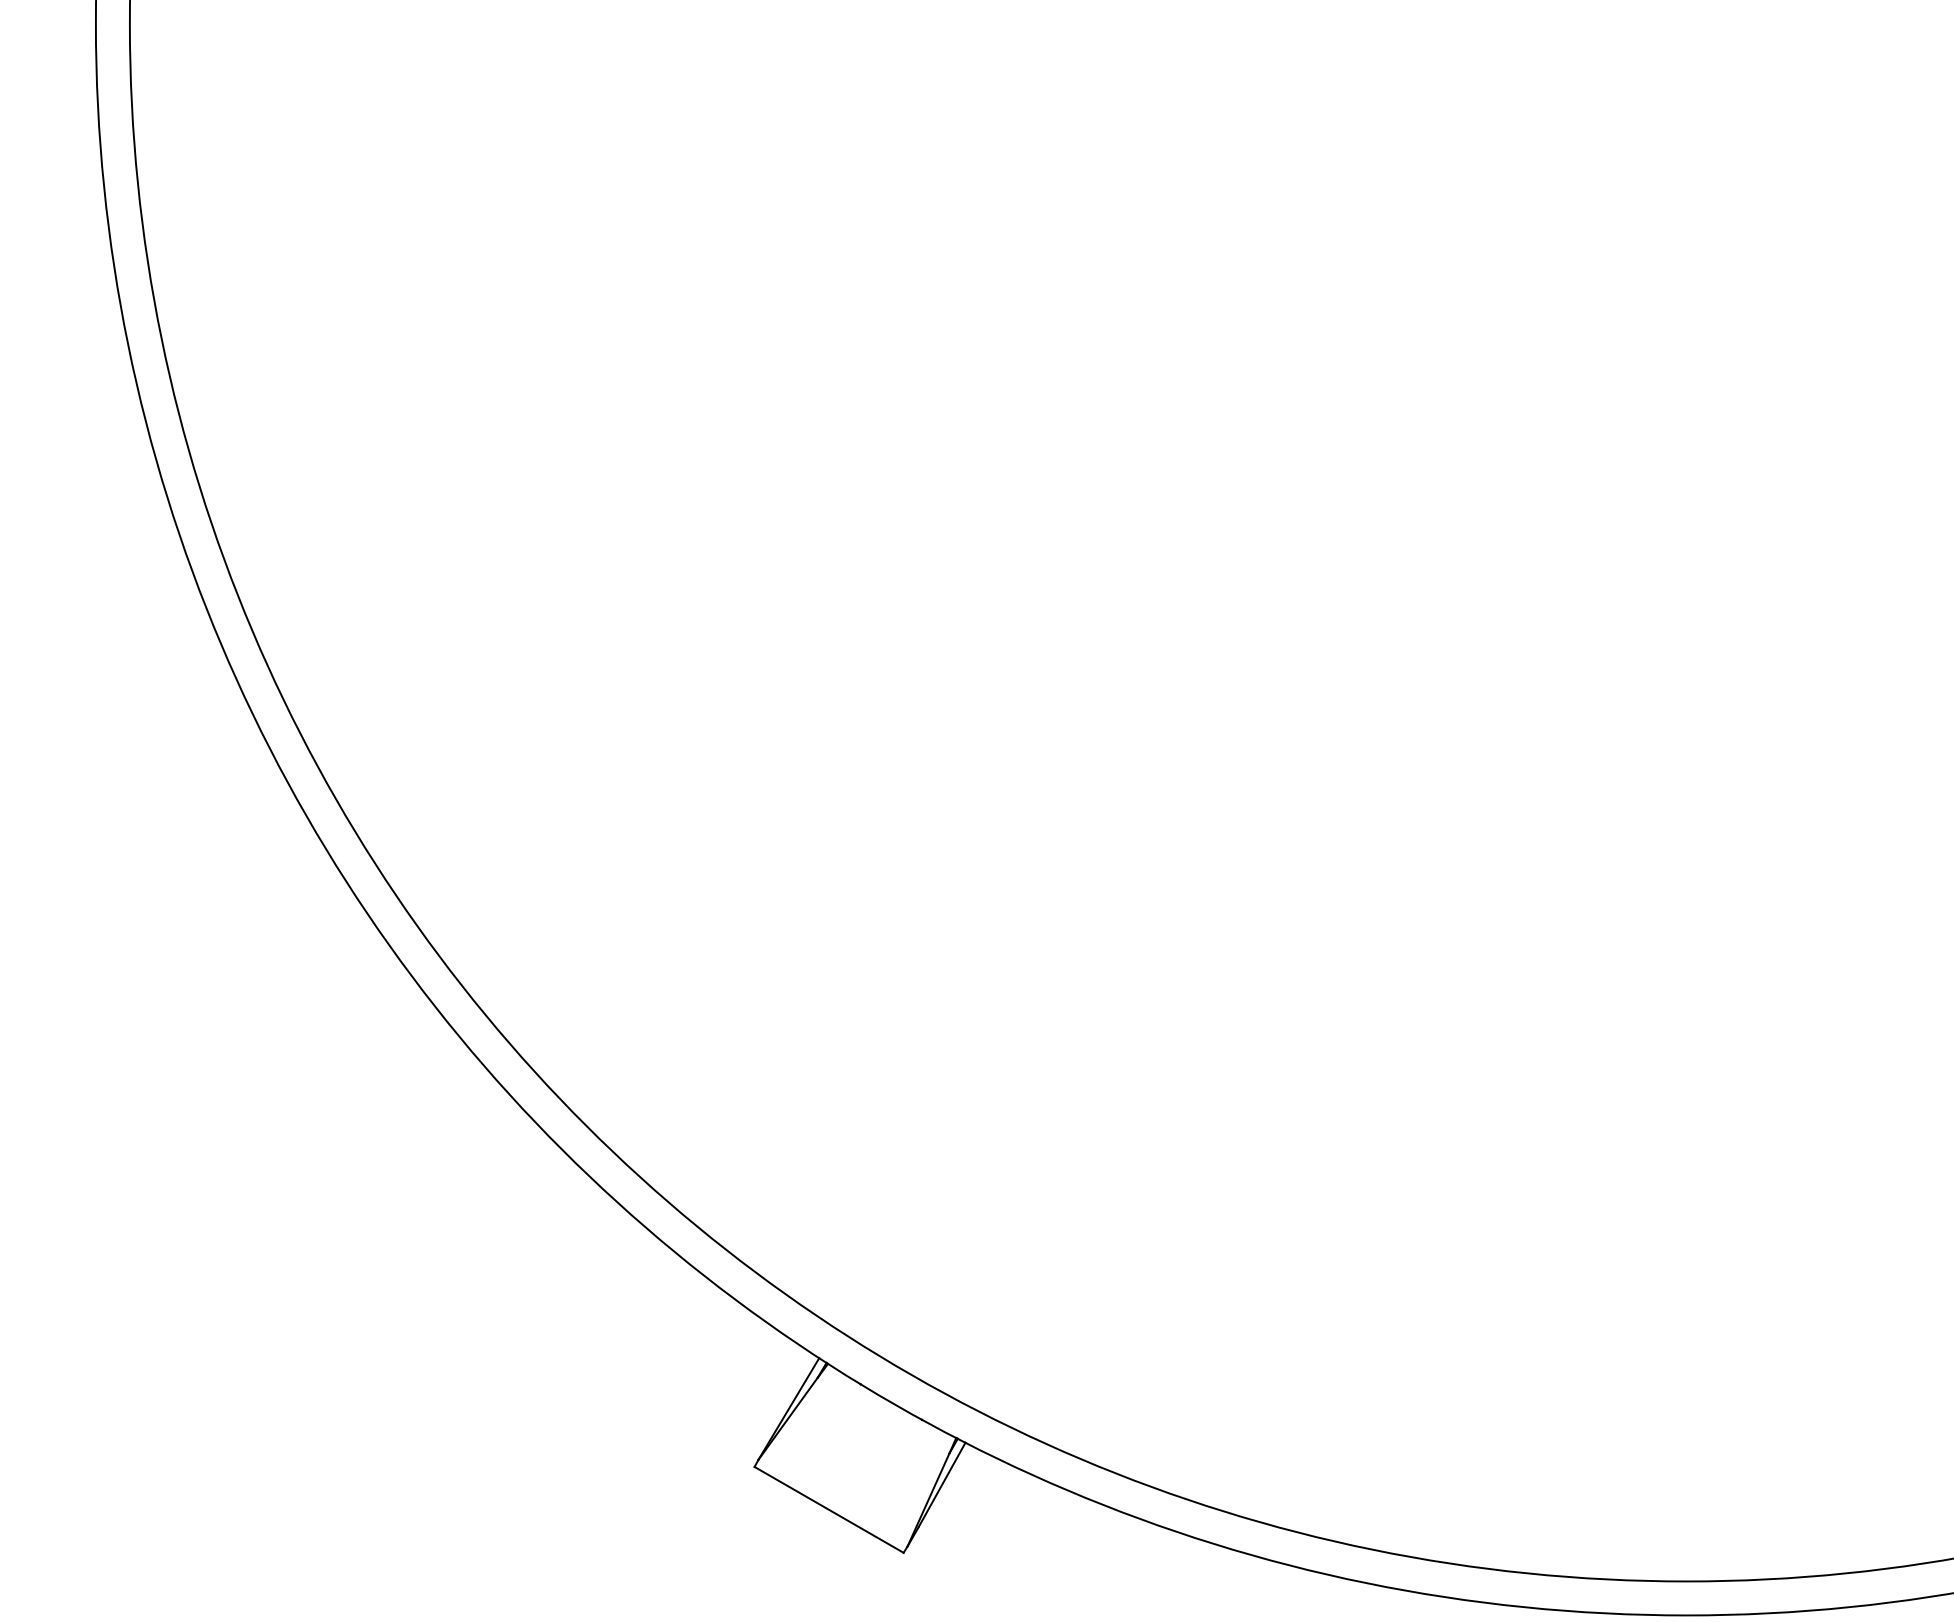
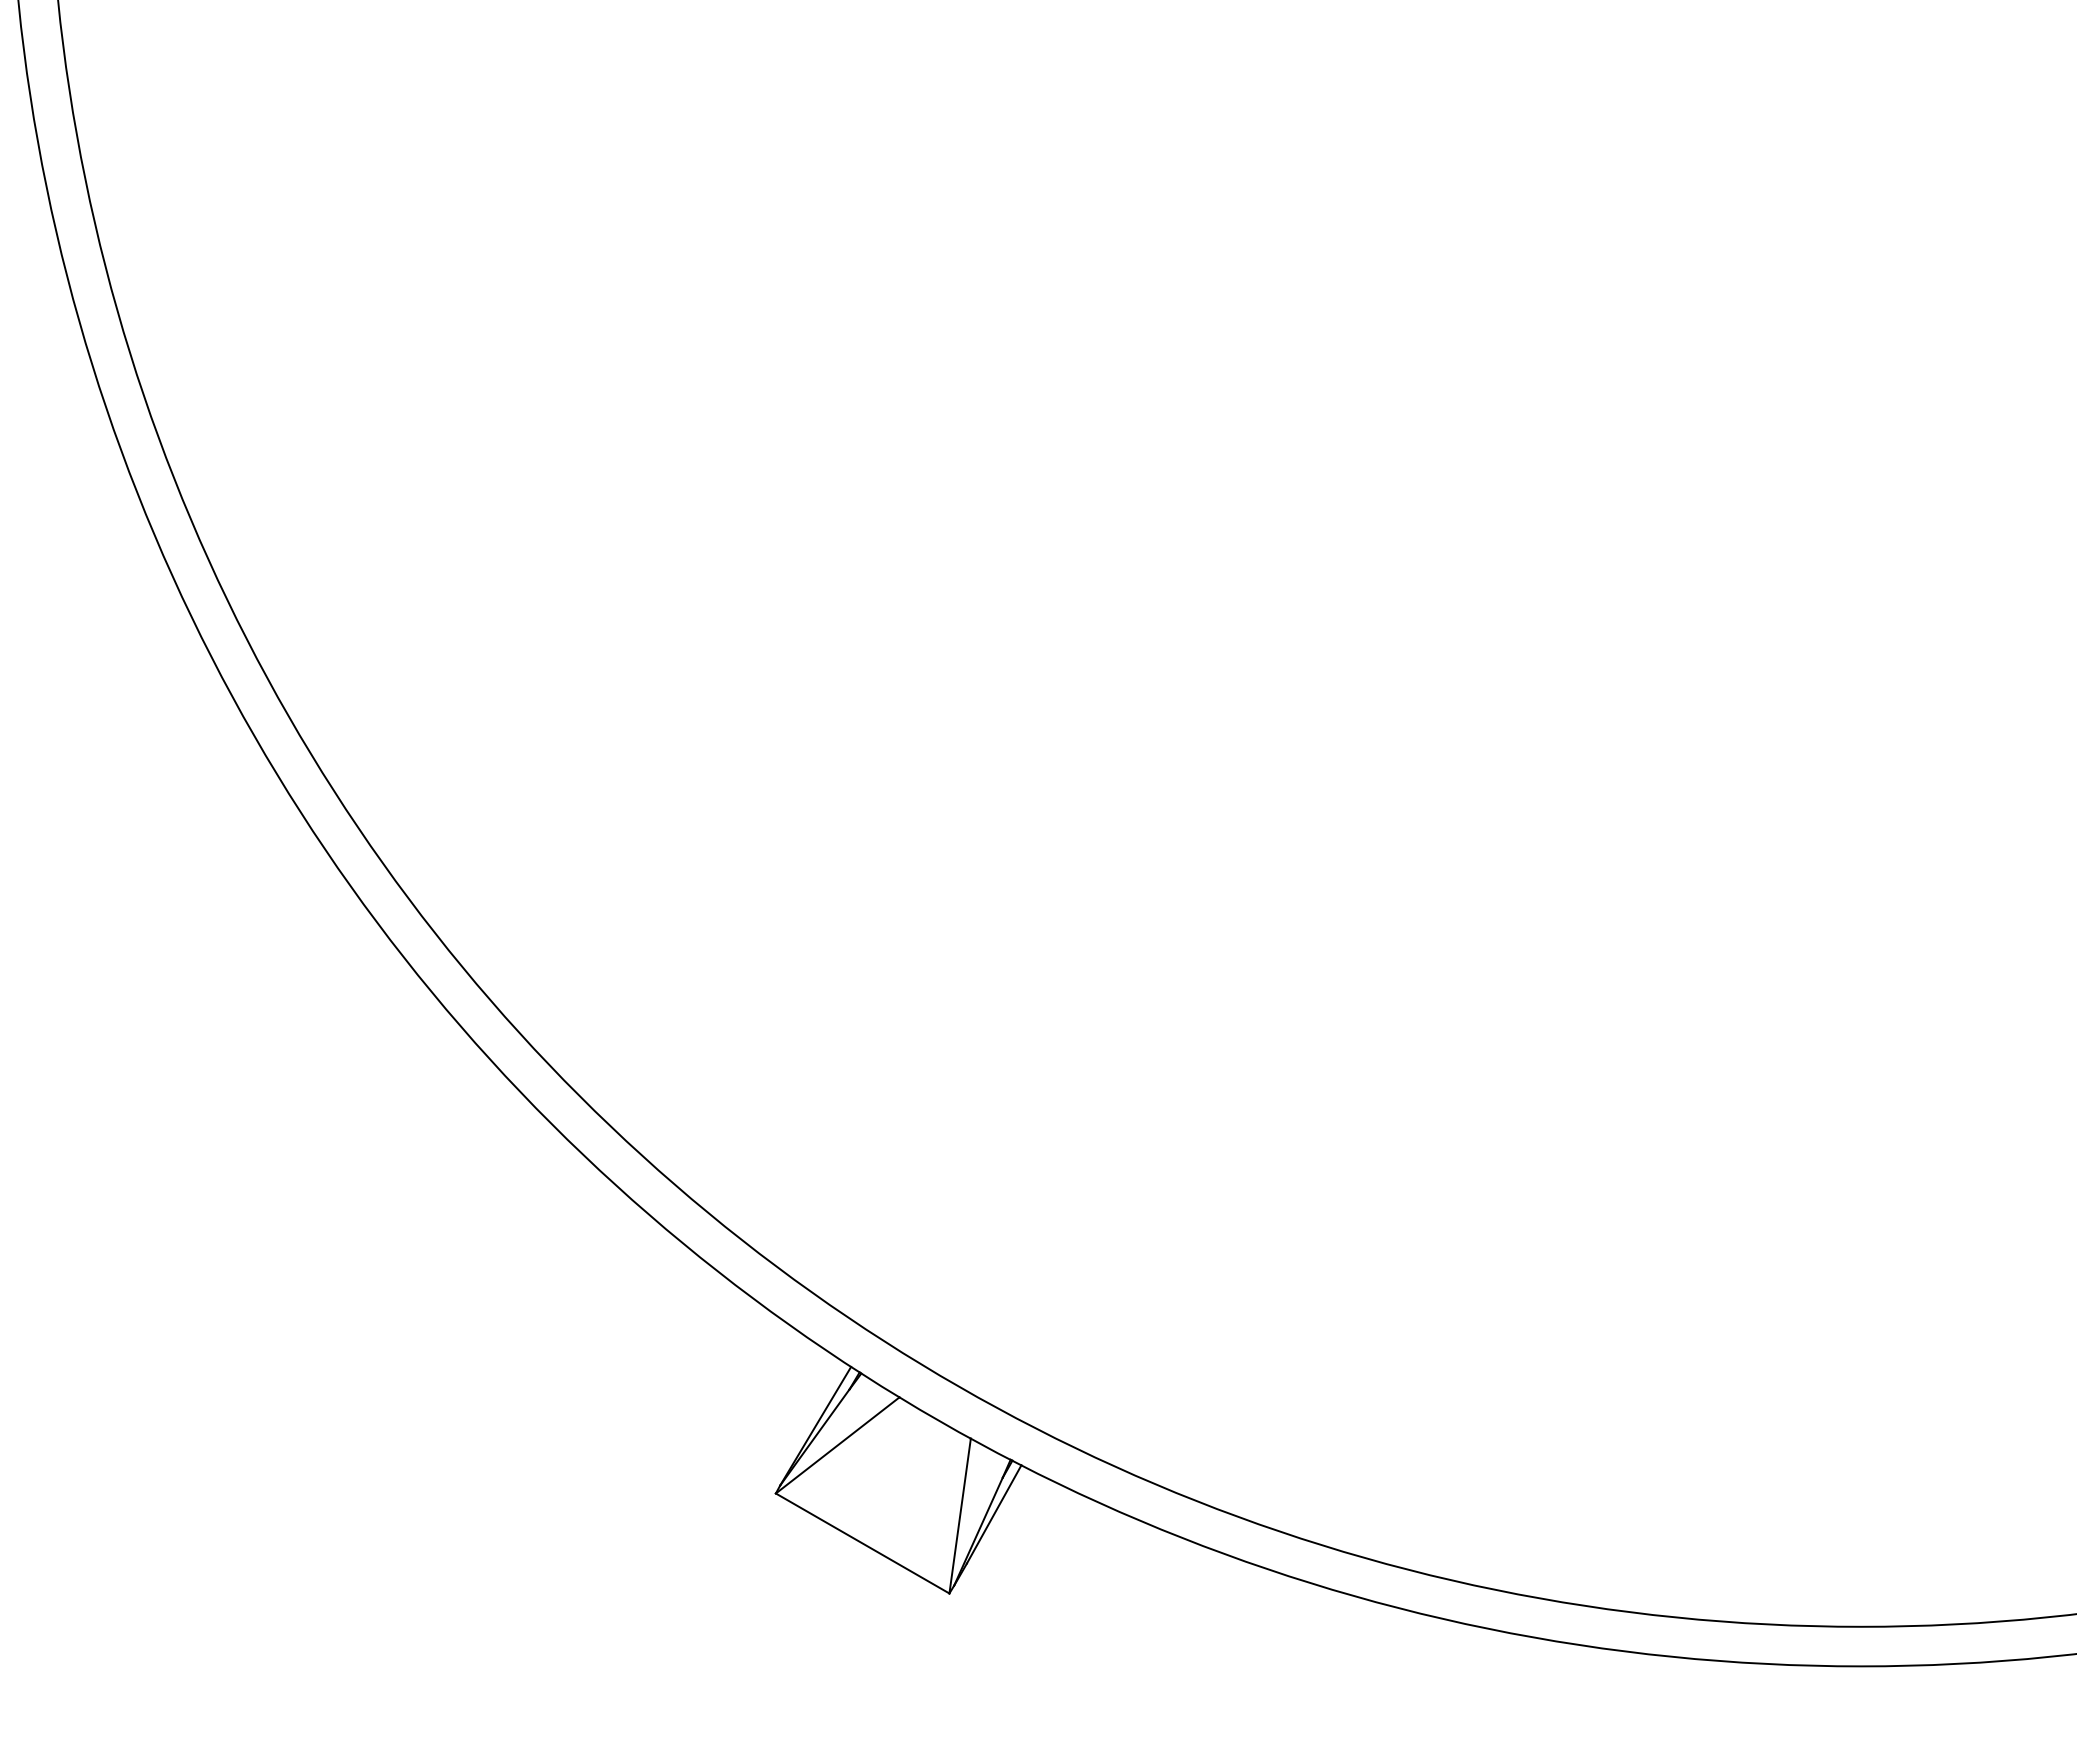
line: (807, 1425) -> (837, 1445), added
line: (912, 1486) -> (959, 1516), added

